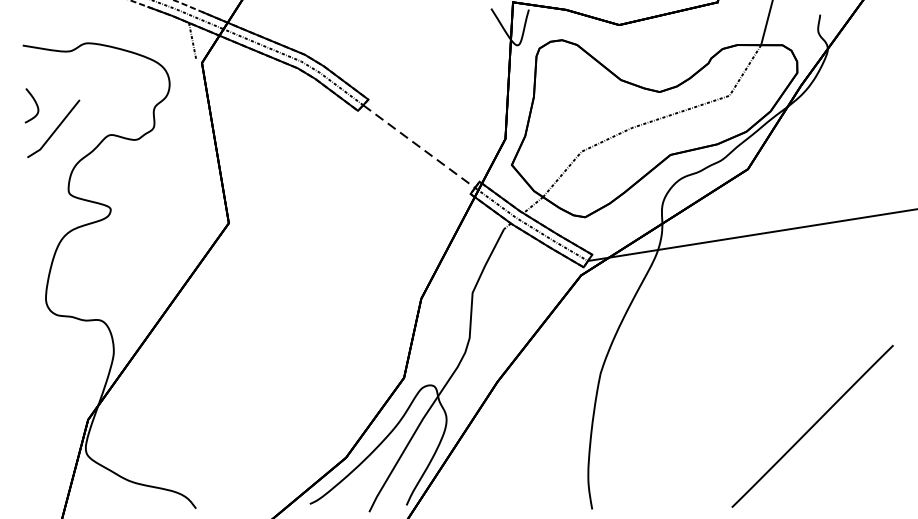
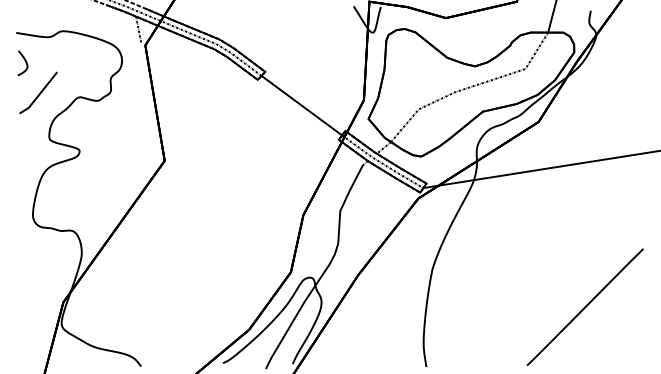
curve: (35, 106) -> (25, 63), moved
line: (420, 146) -> (302, 105), dashed -> solid

